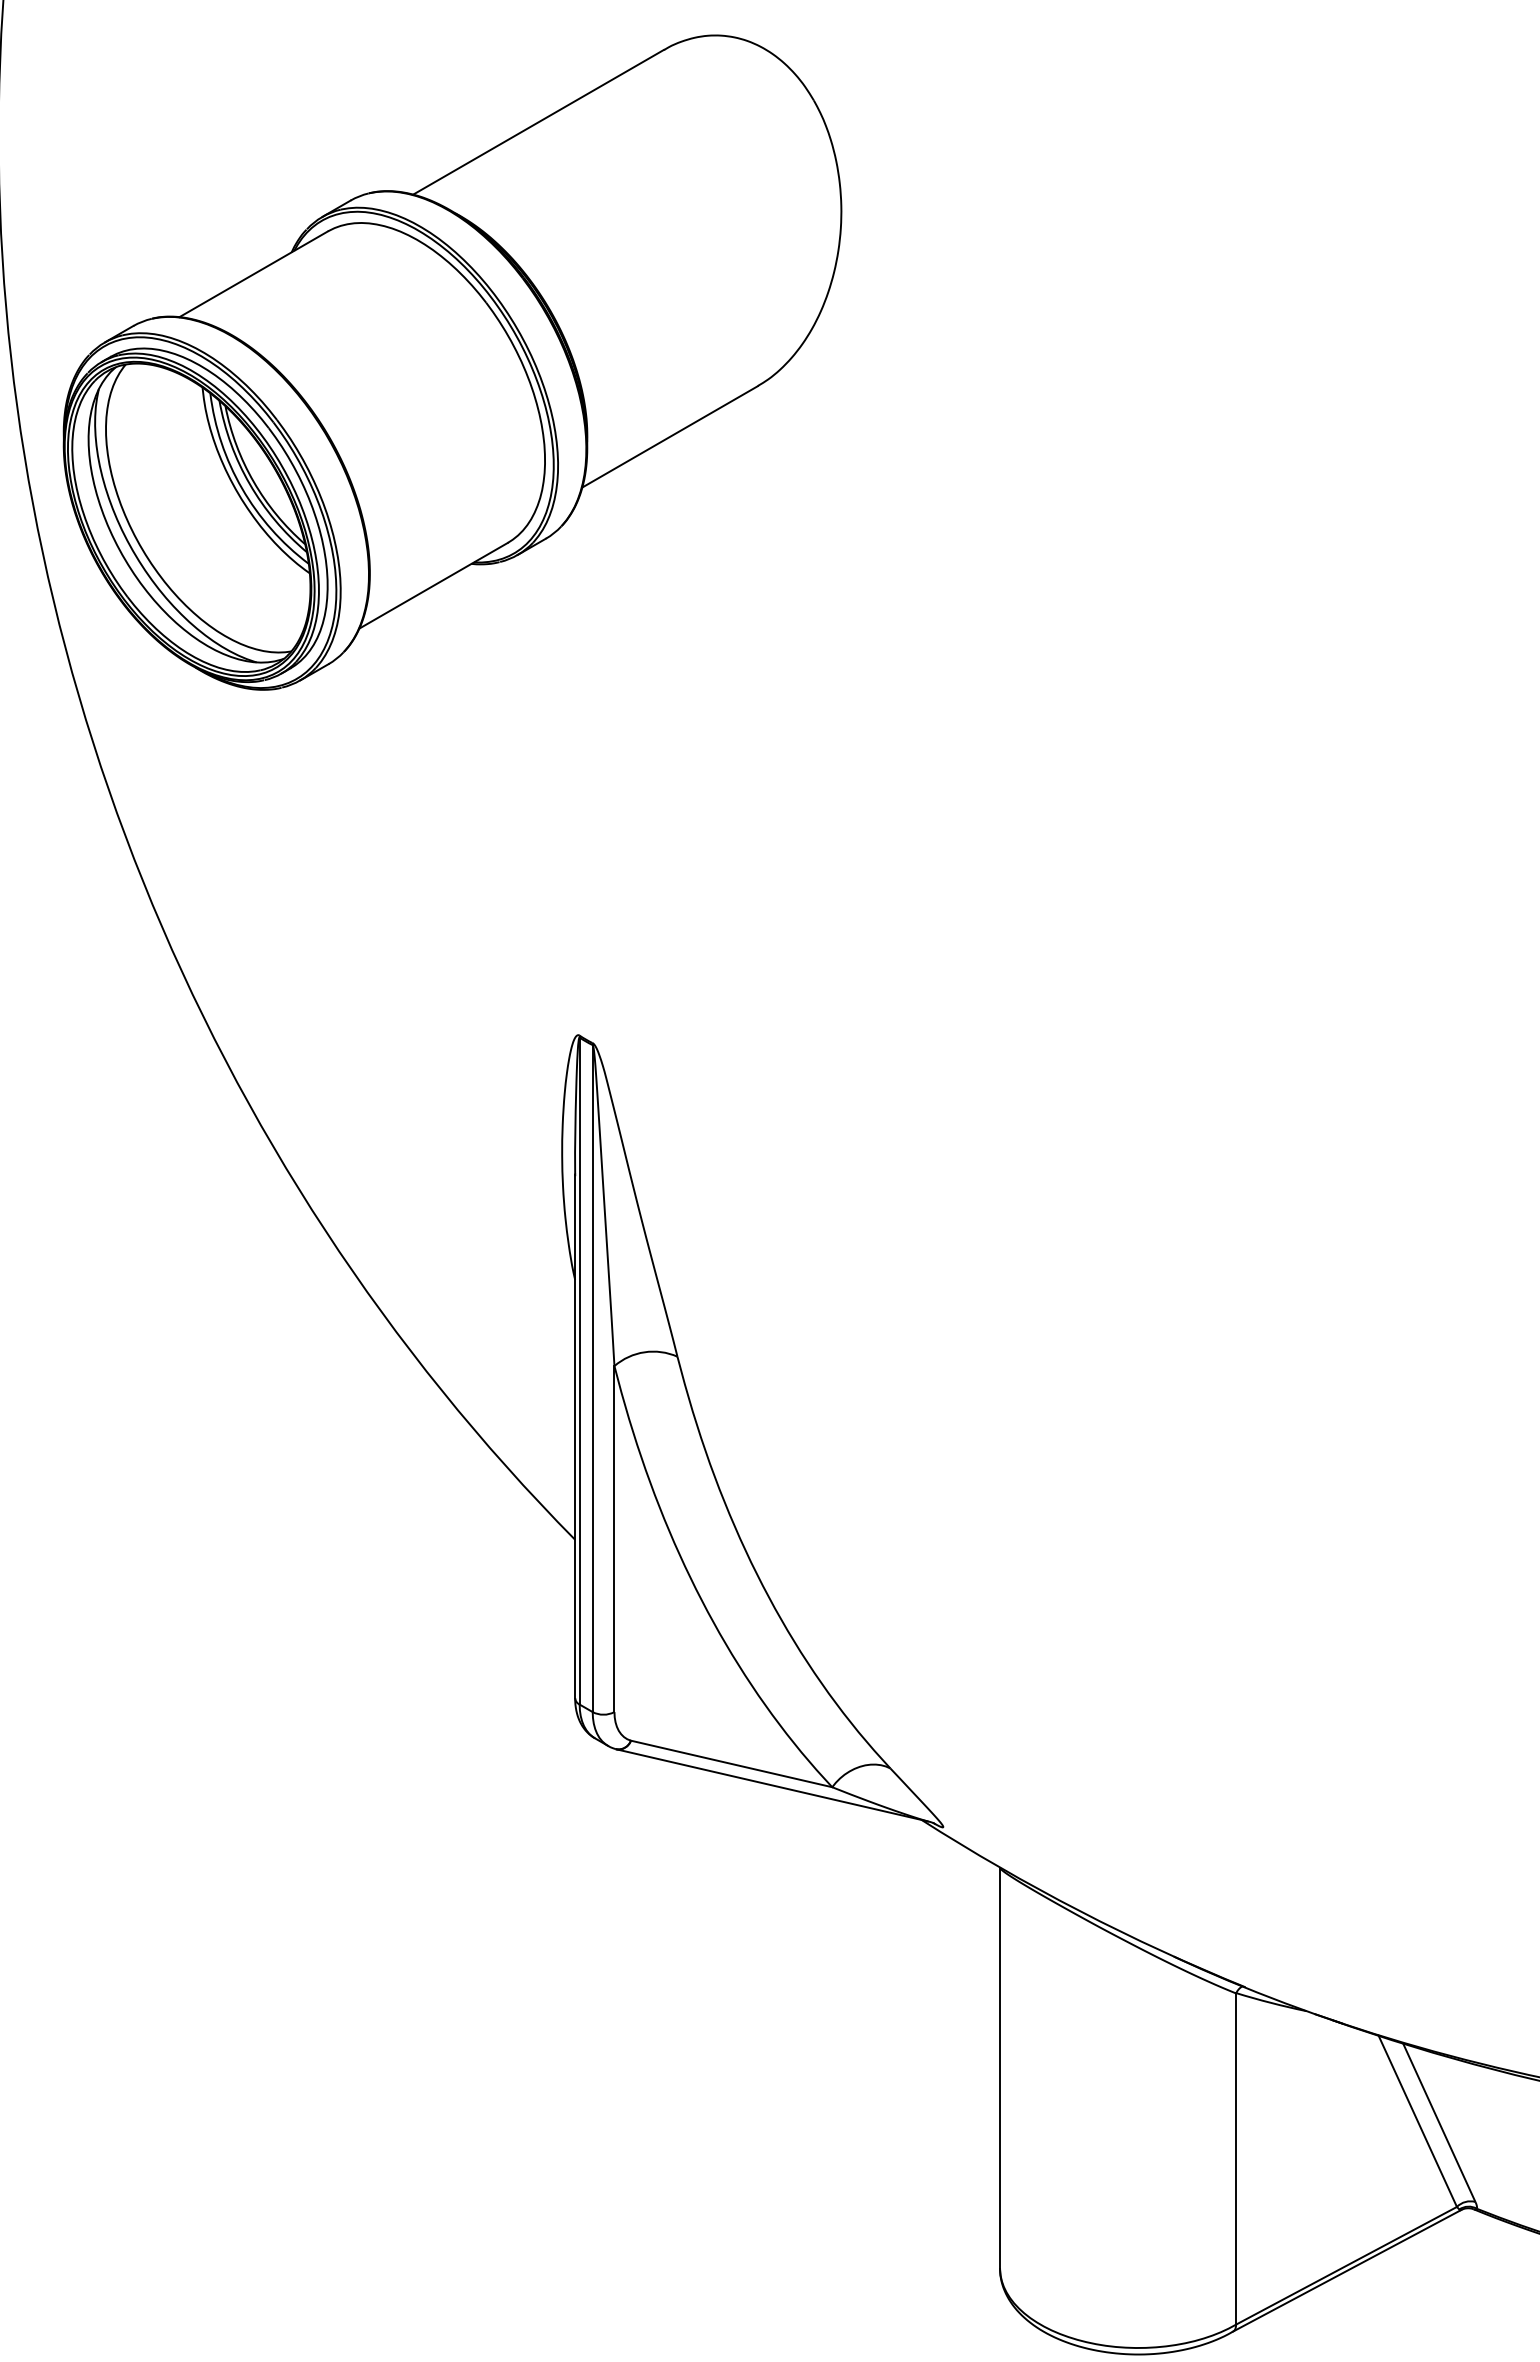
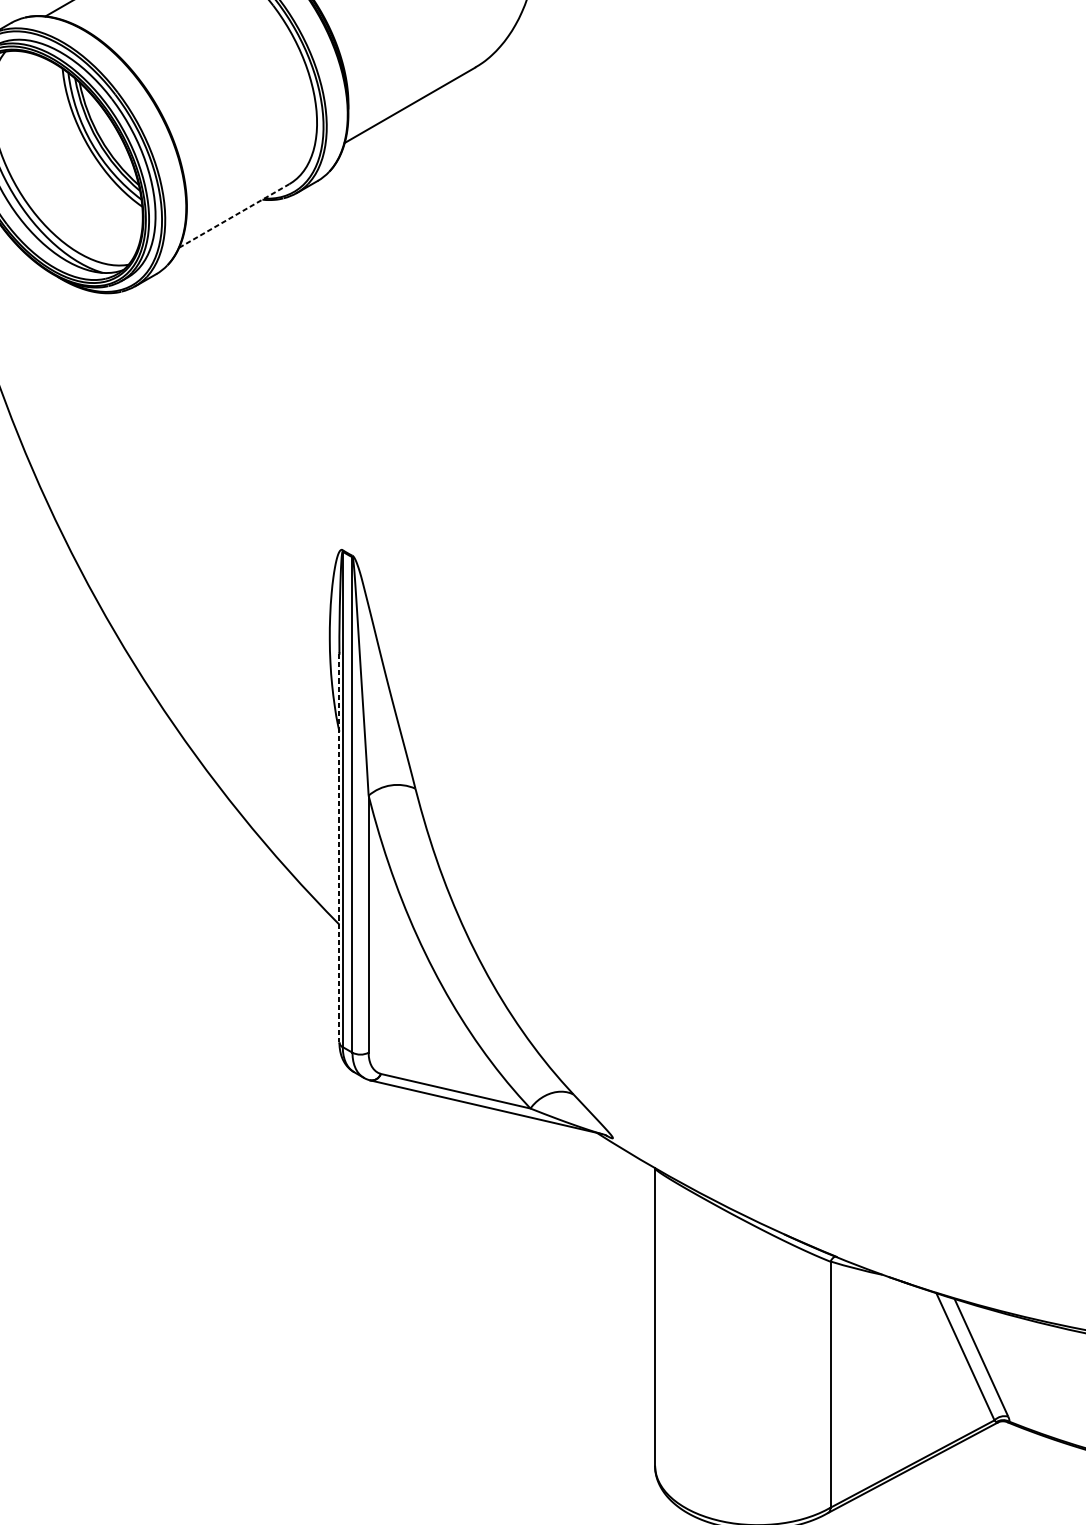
line: (433, 585) -> (234, 215), solid -> dashed
line: (575, 1437) -> (339, 848), solid -> dashed

